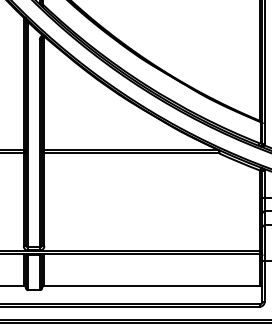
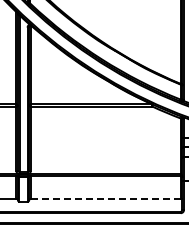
line: (151, 285) -> (105, 198), solid -> dashed

